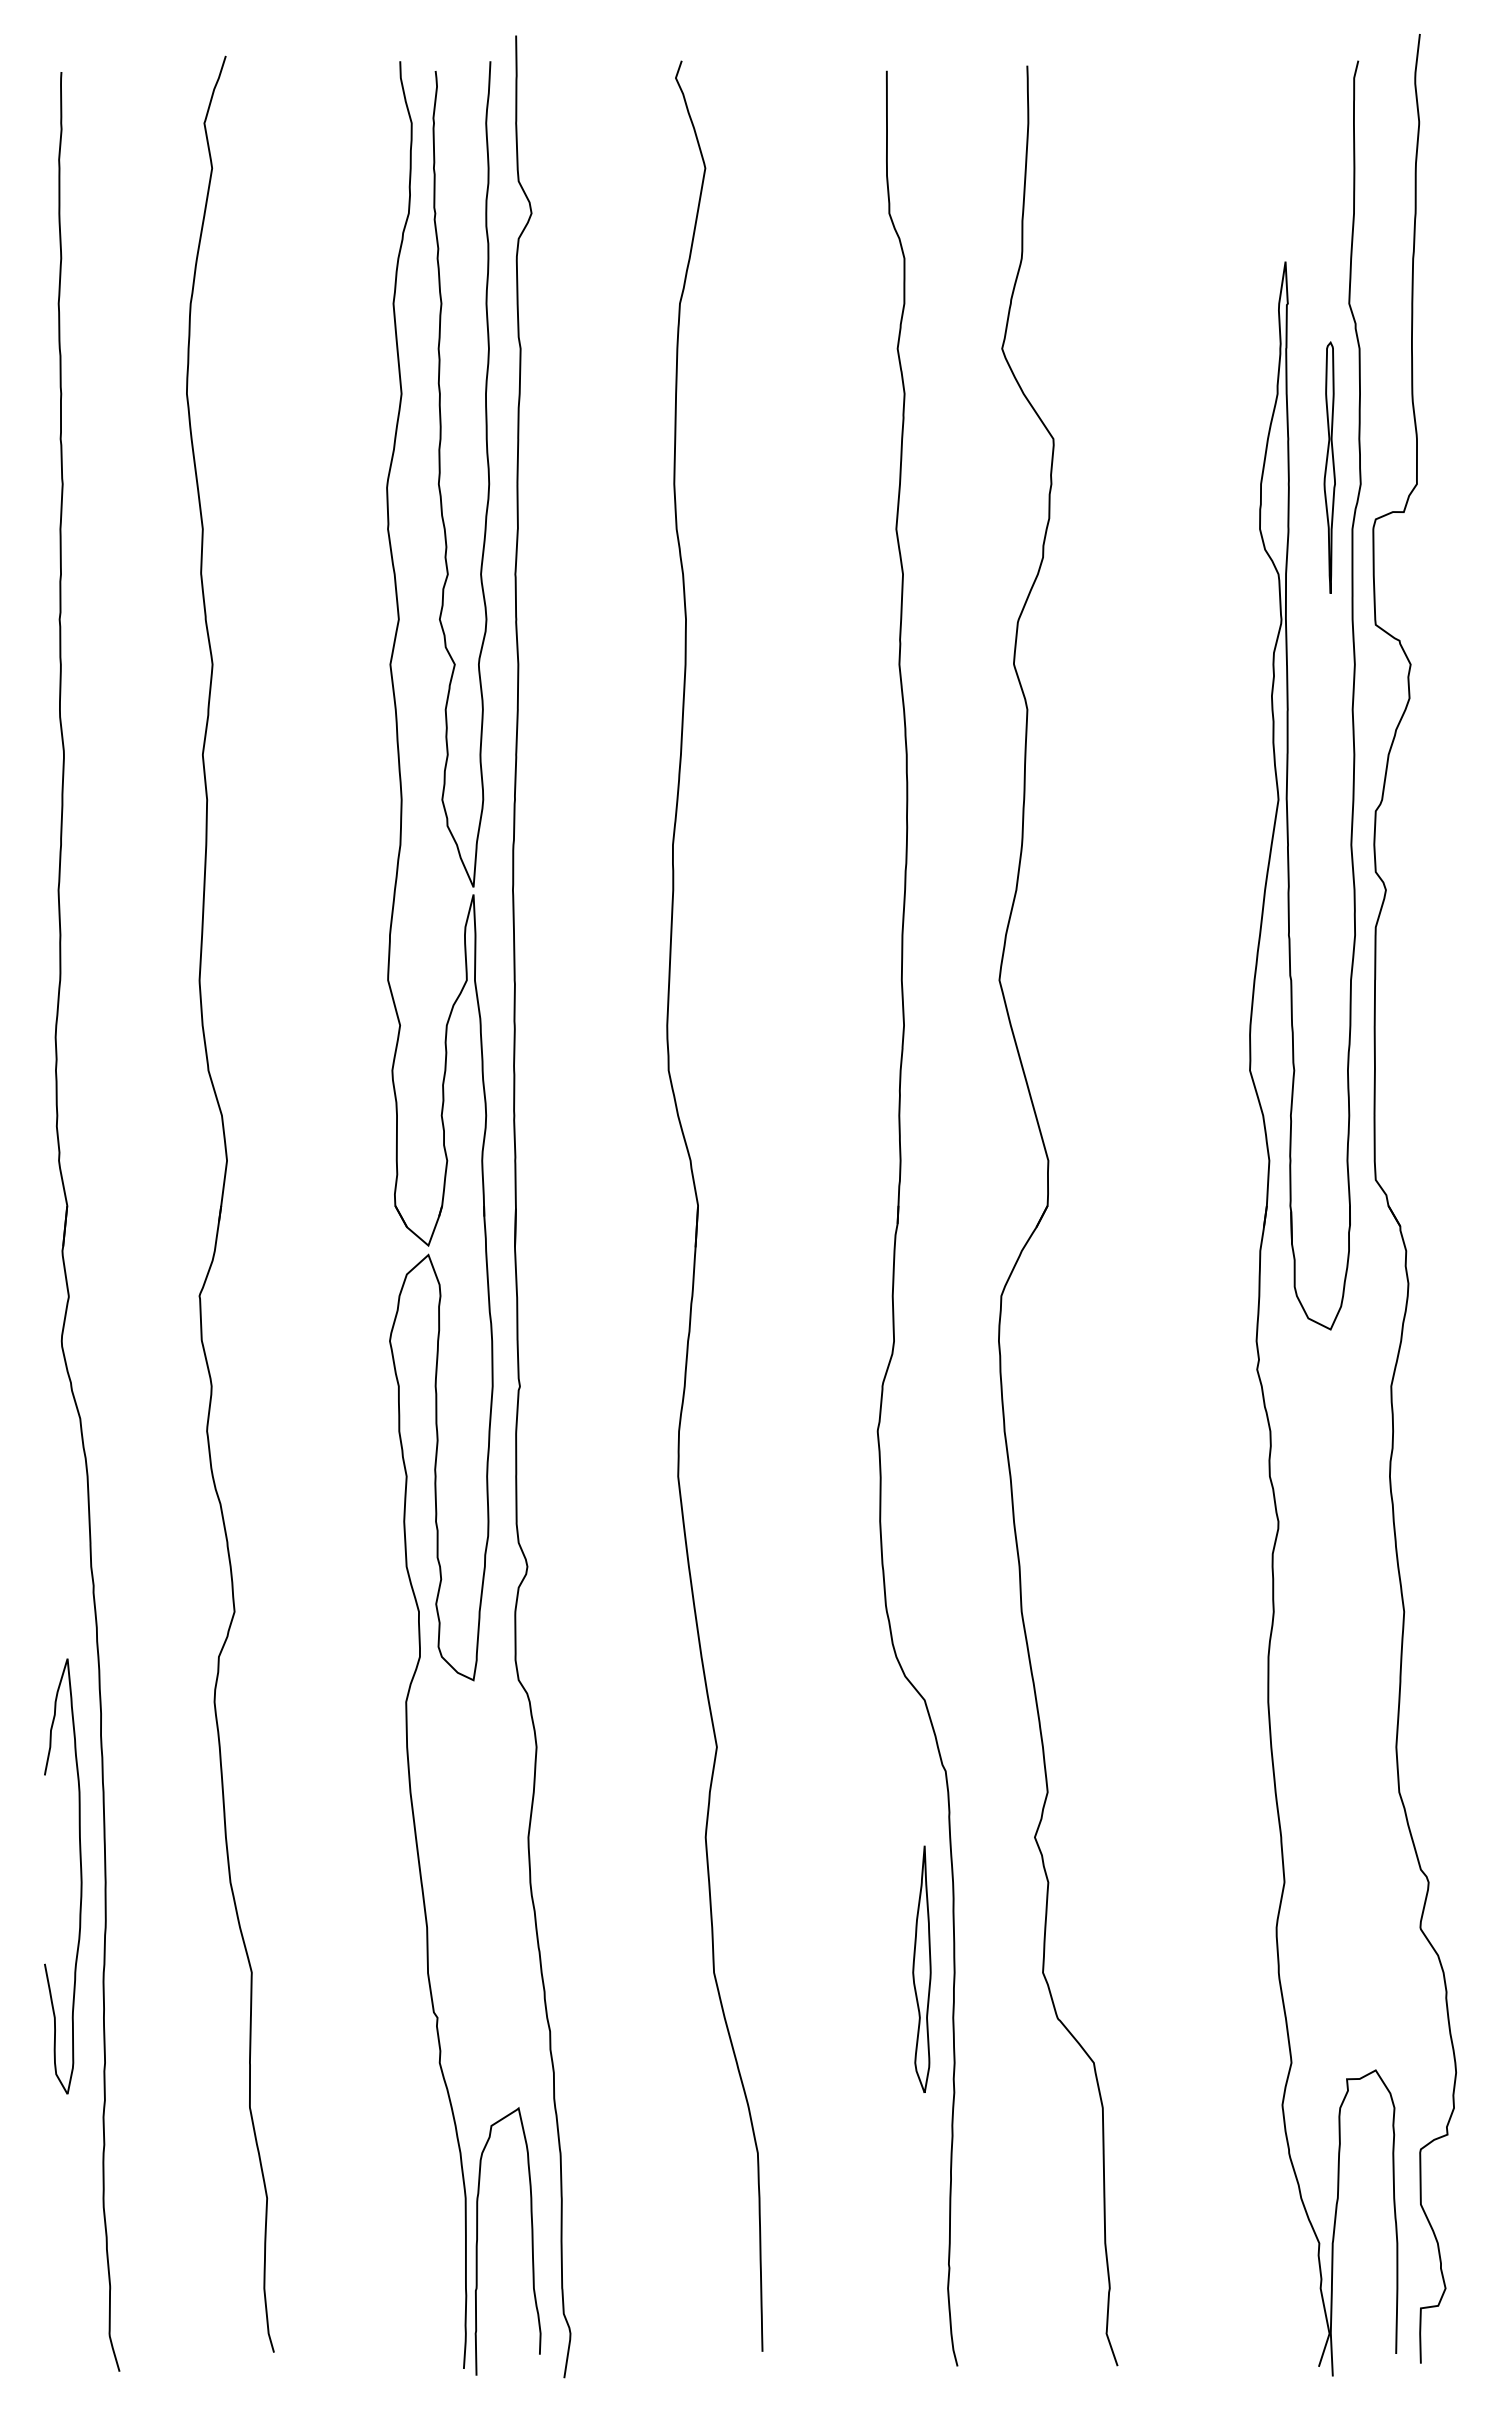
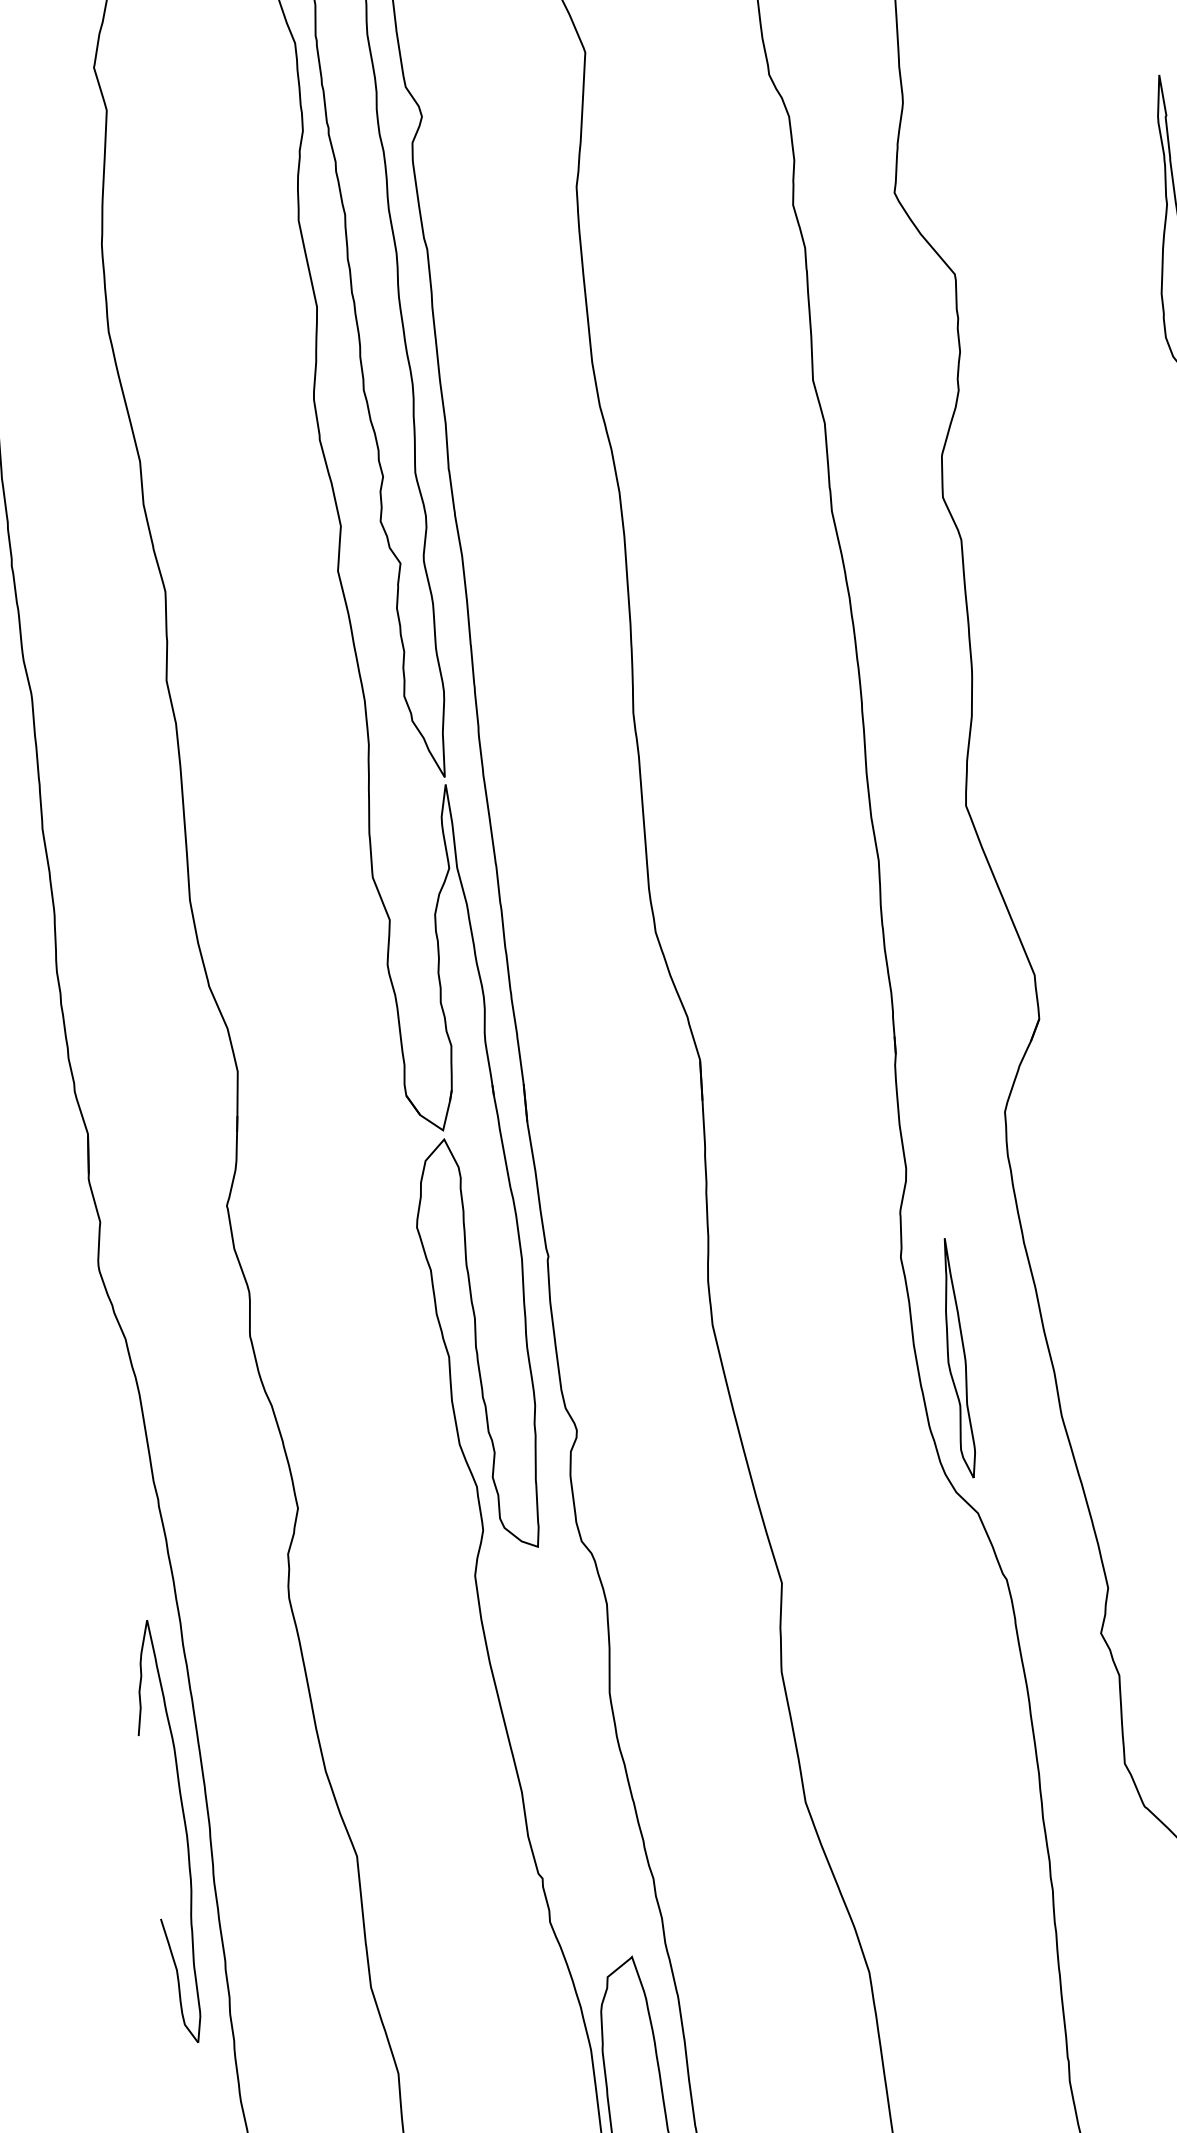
part: (80, 1876) -> (185, 1829), moved
part: (921, 1968) -> (956, 1357), moved

